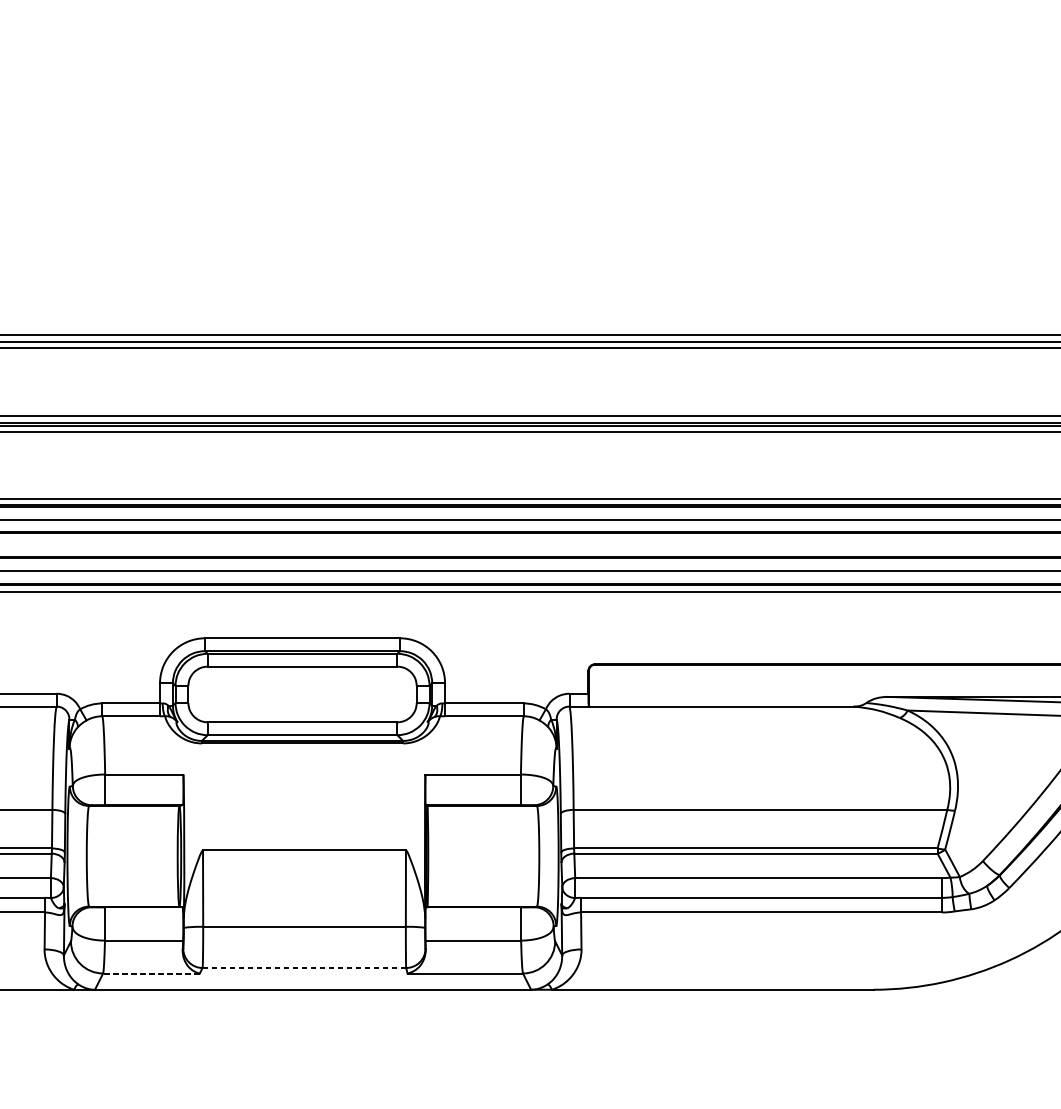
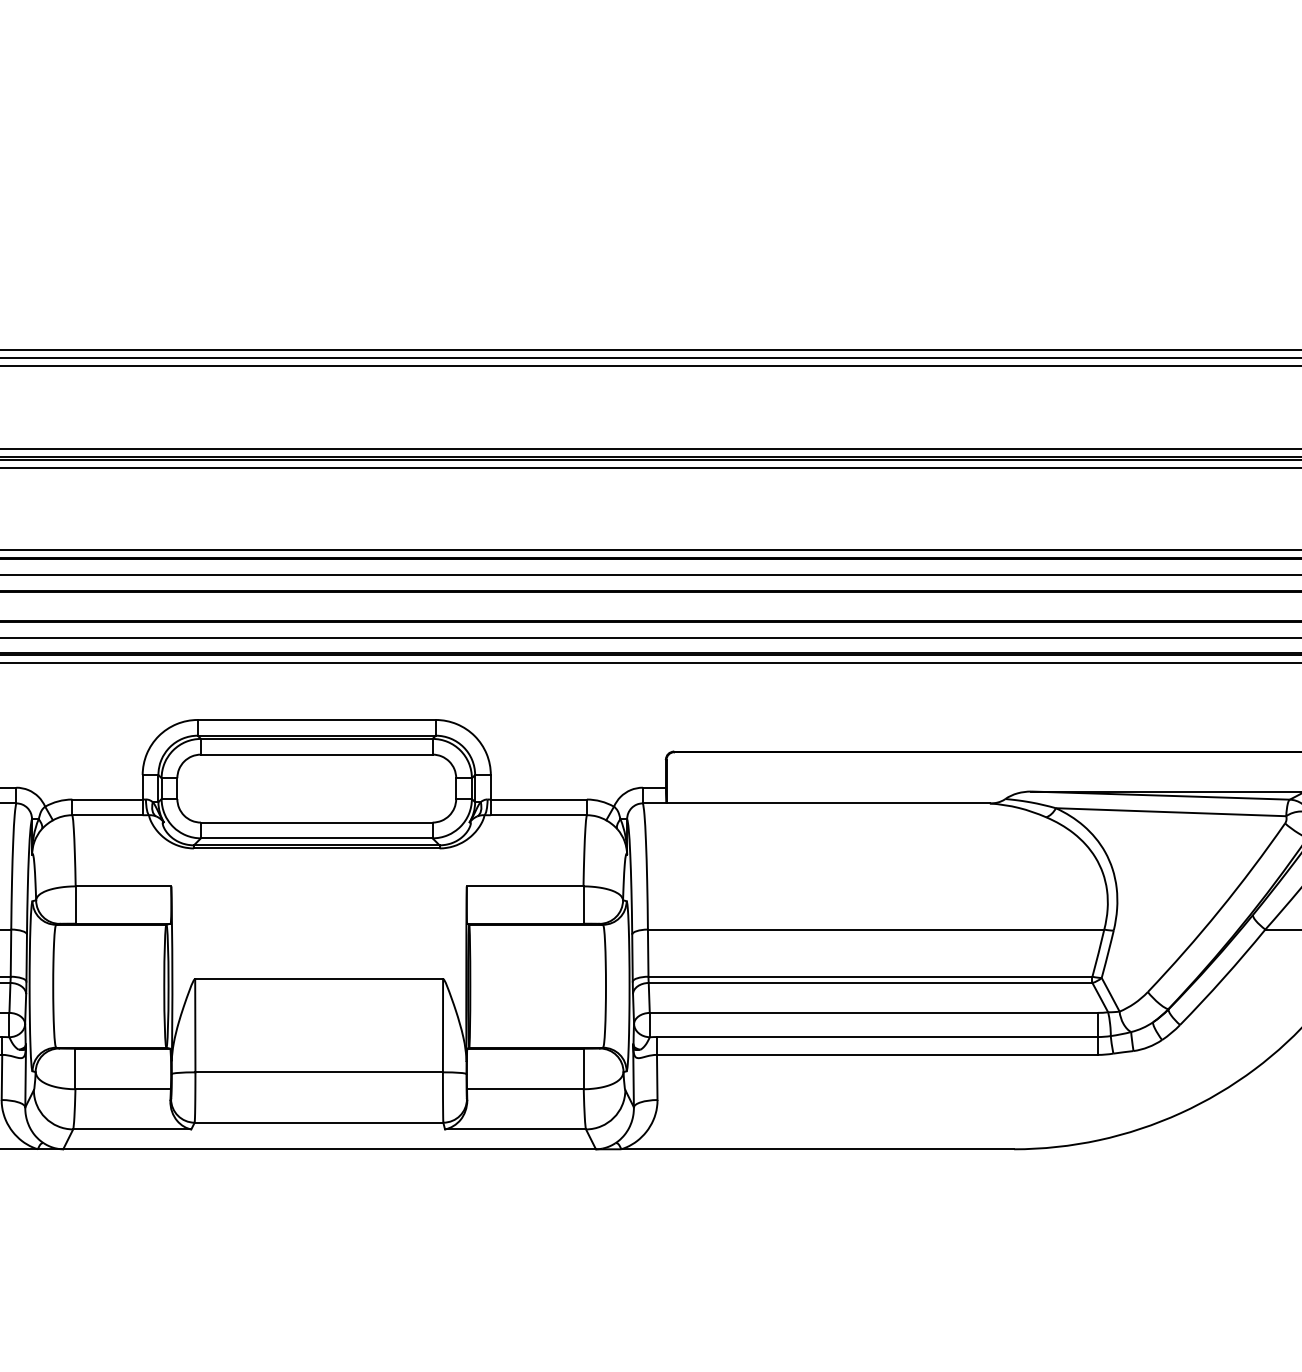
line: (304, 967) -> (319, 1122), dashed -> solid
line: (150, 973) -> (131, 1129), dashed -> solid

